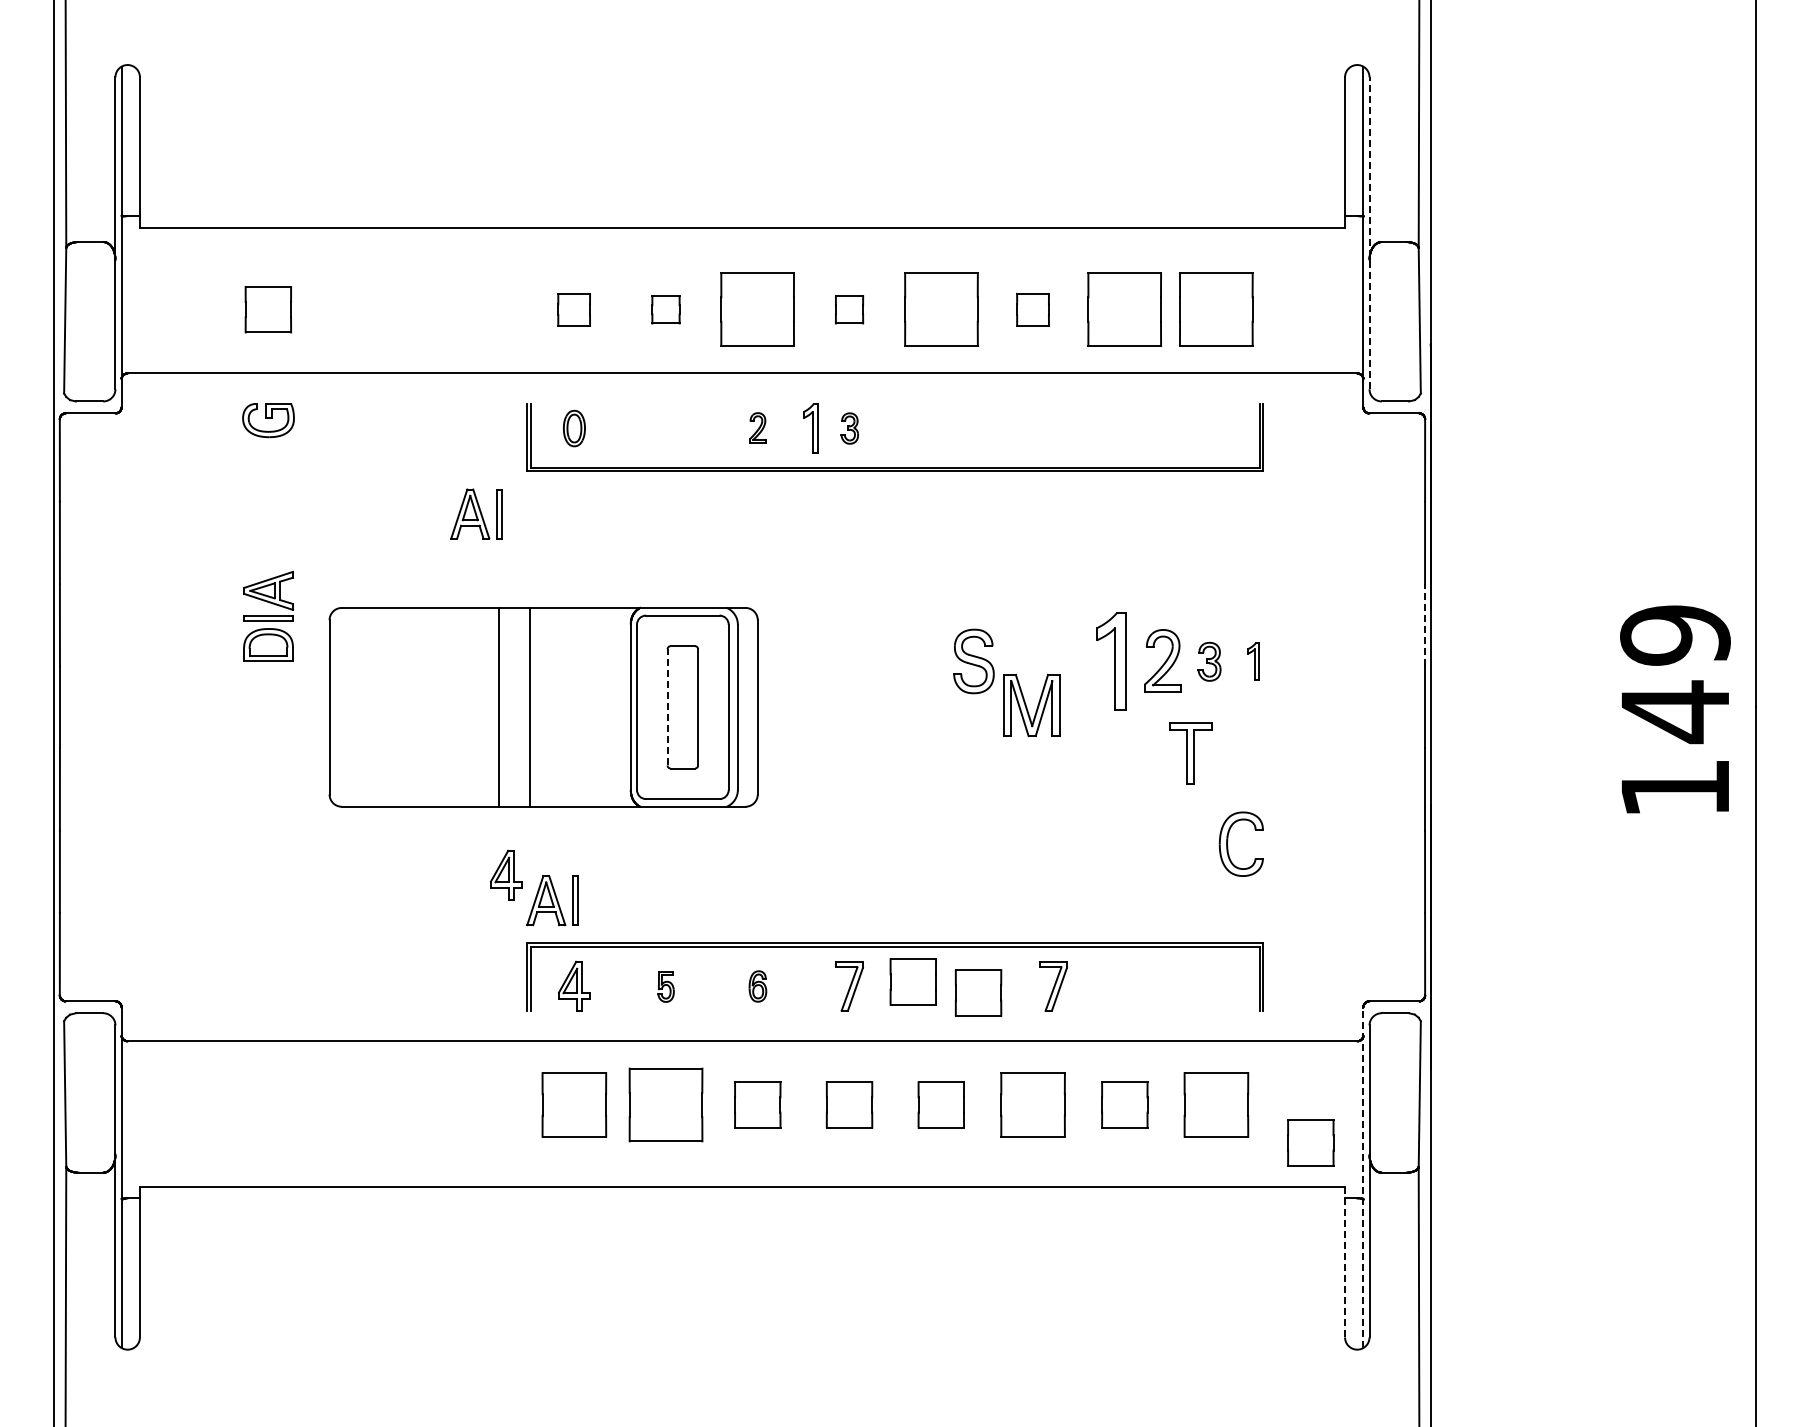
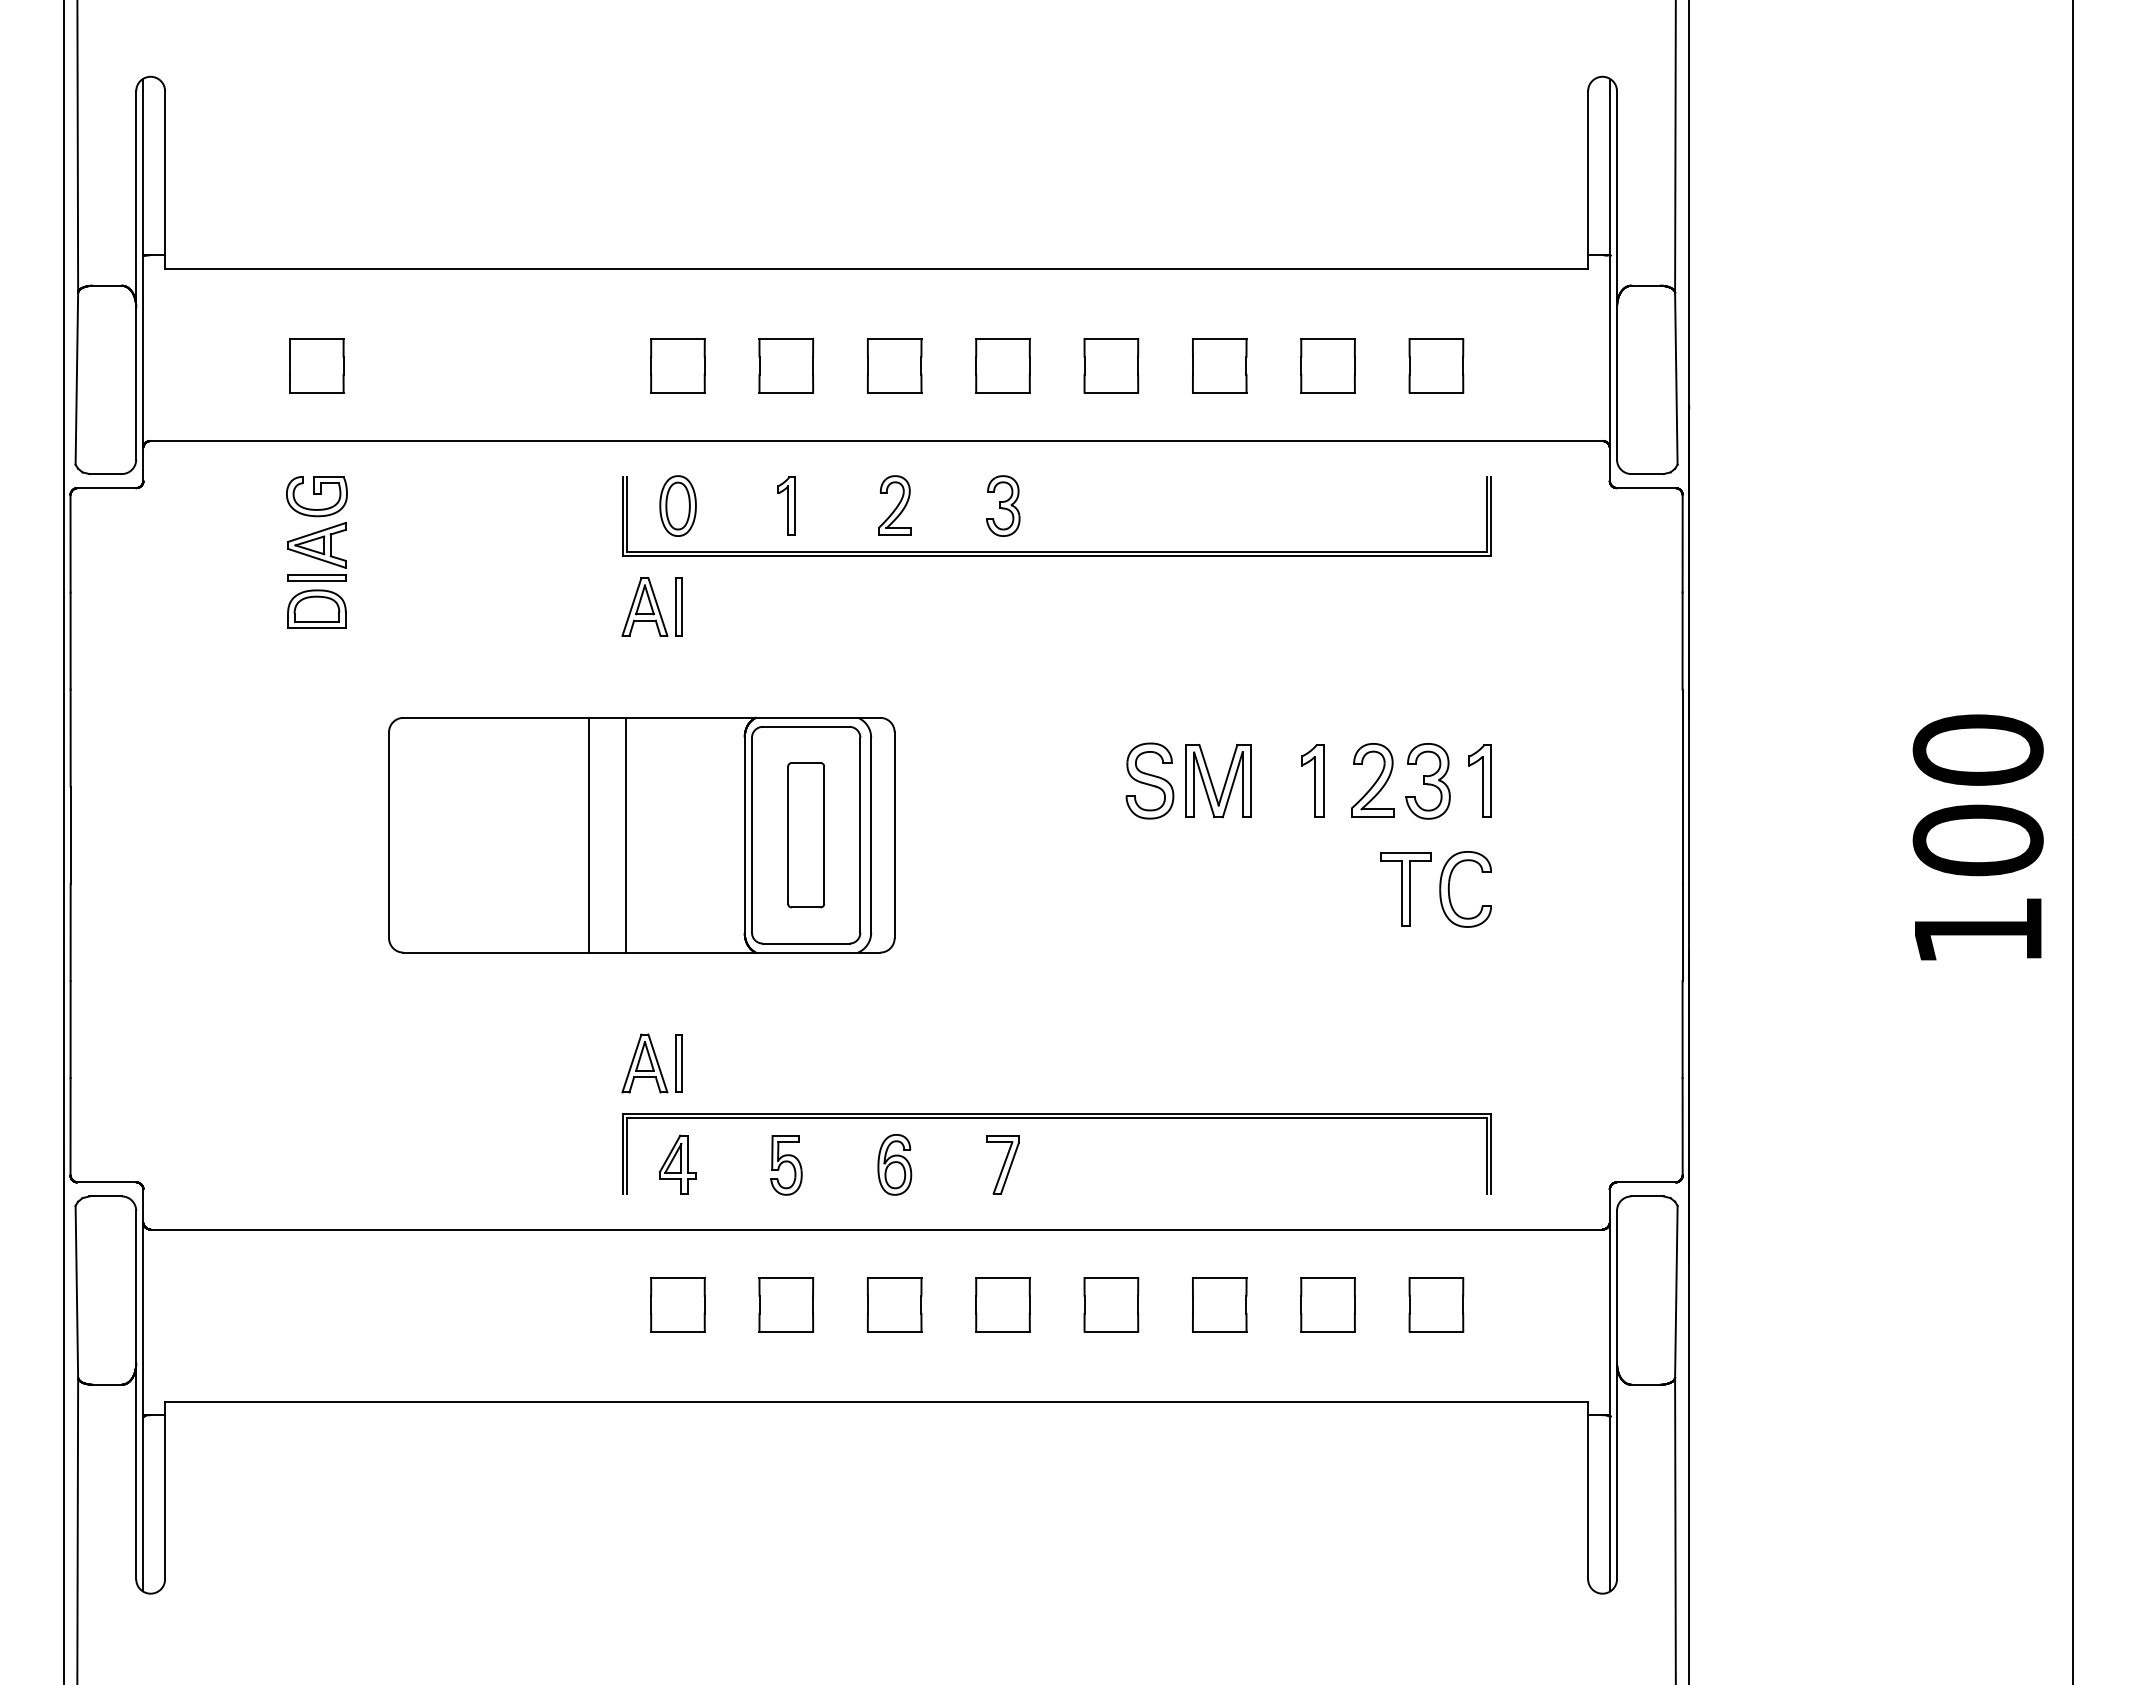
line: (1369, 233) -> (1616, 275), dashed -> solid
part: (573, 309) -> (677, 365), size x1.43
part: (665, 309) -> (785, 365), size x1.67
part: (757, 309) -> (894, 365), size x0.62
part: (849, 309) -> (1002, 365), size x1.67
part: (940, 309) -> (1110, 365), size x0.62
part: (1032, 309) -> (1219, 365), size x1.43
part: (1124, 309) -> (1327, 365), size x0.62
part: (1216, 309) -> (1436, 365), size x0.62
part: (757, 427) -> (894, 504), size x1.67
part: (574, 428) -> (678, 505), size x1.43
part: (810, 428) -> (785, 505), moved
part: (849, 428) -> (1002, 505), size x1.67
part: (476, 513) -> (652, 606), moved
part: (268, 615) -> (316, 574), moved
line: (1425, 624) -> (1683, 737), dashed -> solid
part: (1111, 661) -> (1312, 781), size x0.62
part: (1209, 661) -> (1428, 781), size x1.67
part: (1253, 661) -> (1480, 781), size x1.67
text: (1675, 674) -> (1978, 796), 149 -> 100
part: (1031, 704) -> (1217, 779), moved
line: (667, 706) -> (788, 834), dashed -> solid
part: (1228, 840) -> (1450, 885), moved
part: (506, 874) -> (597, 1032), removed
part: (912, 981) -> (1077, 1158), removed
part: (665, 986) -> (785, 1164), size x1.67
part: (757, 986) -> (894, 1164), size x1.67
part: (1053, 986) -> (1243, 1164), removed
part: (978, 992) -> (1155, 1171), removed
part: (573, 1104) -> (677, 1304), size x0.71
part: (665, 1104) -> (785, 1304), size x0.62
part: (1032, 1104) -> (1219, 1304), size x0.71
part: (1216, 1104) -> (1436, 1304), size x0.71
part: (1310, 1142) -> (1547, 1349), removed
line: (1363, 1177) -> (1609, 1390), dashed -> solid
line: (1345, 1261) -> (1588, 1489), dashed -> solid

